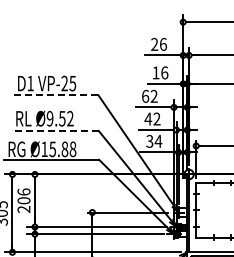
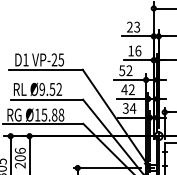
text: (163, 44) -> (137, 27), 26 -> 23
line: (54, 95) -> (45, 69), dashed -> solid
text: (145, 95) -> (122, 69), 62 -> 52
line: (55, 130) -> (46, 99), dashed -> solid

